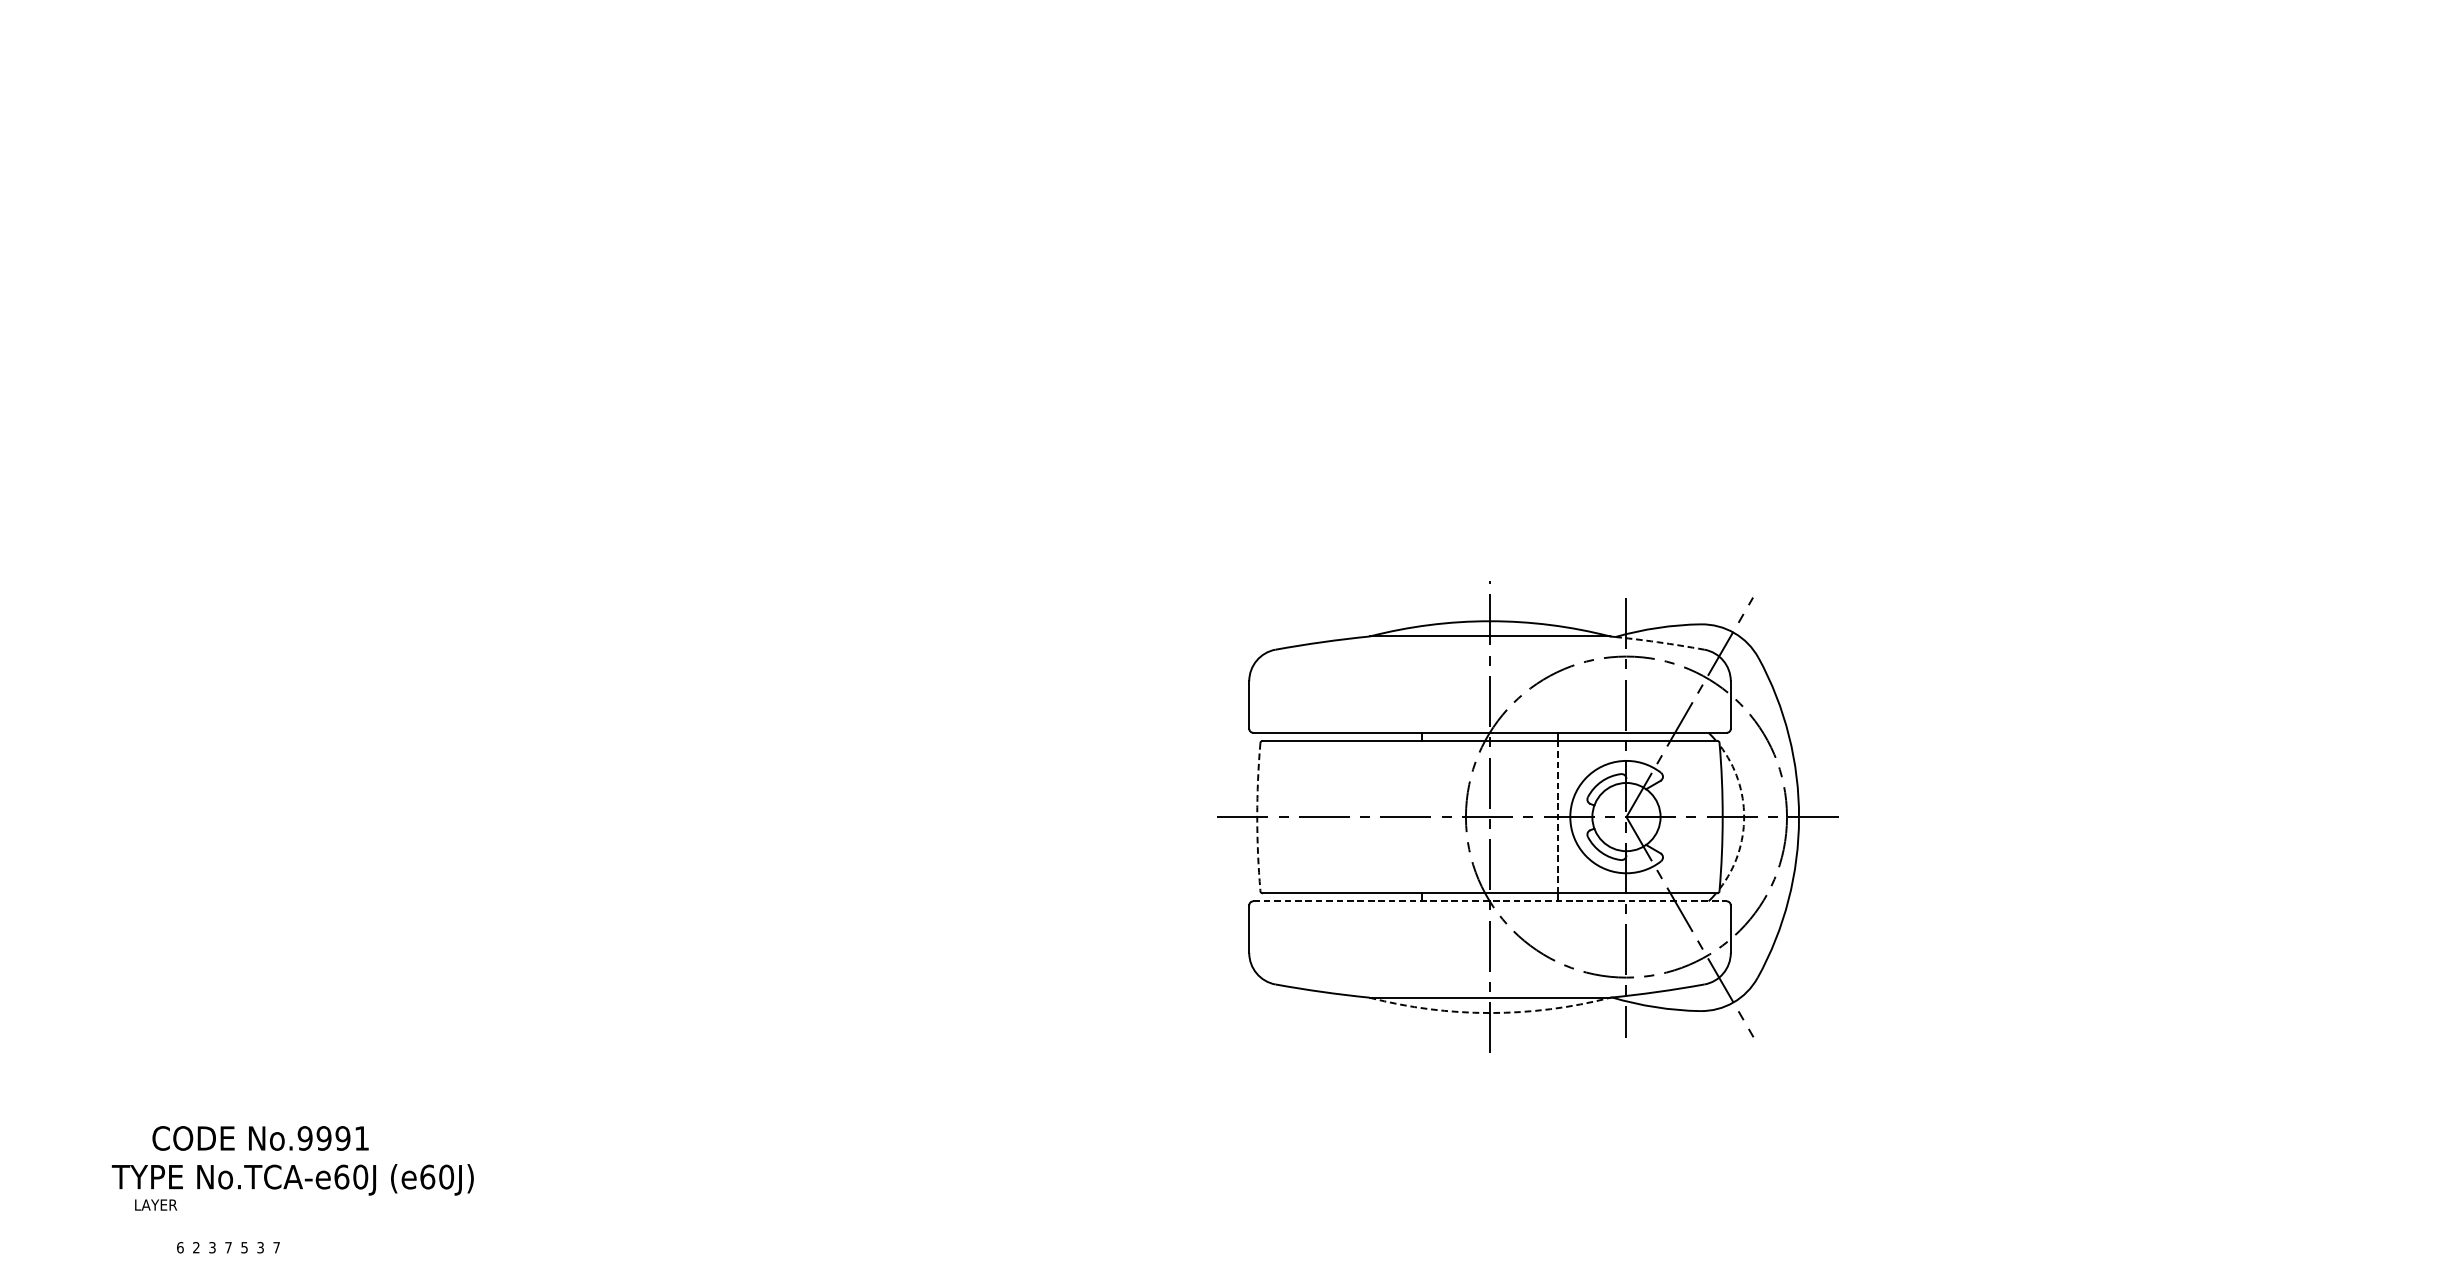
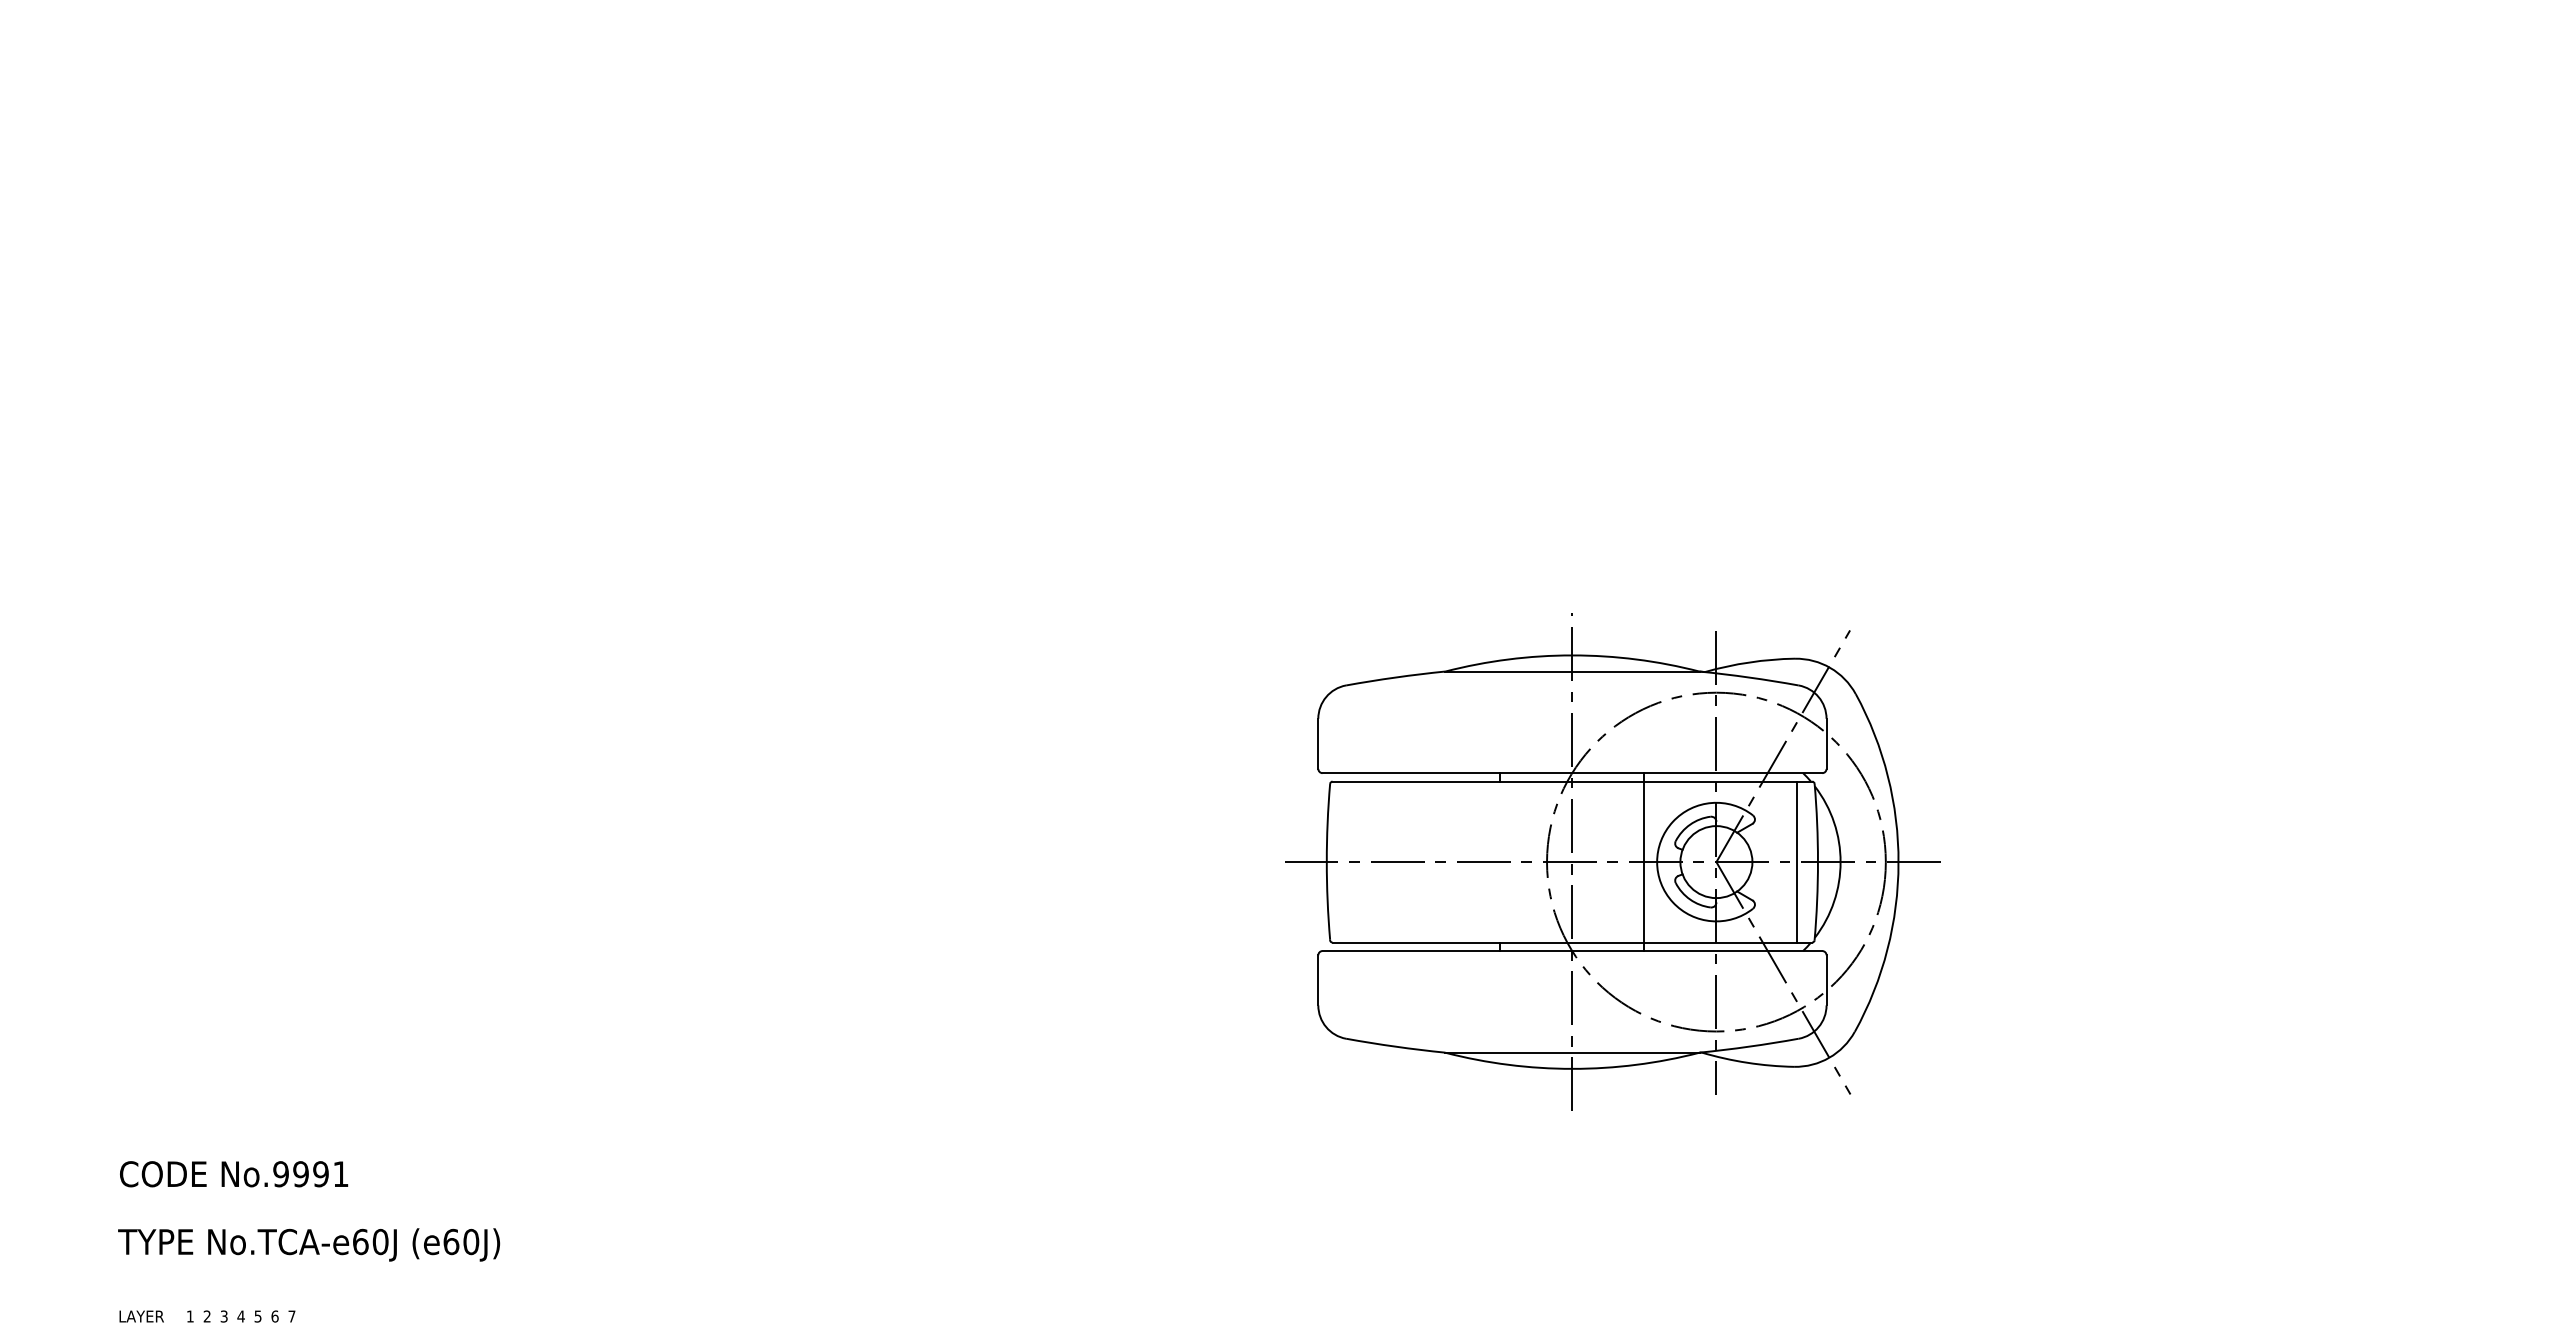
arc: (1657, 642) -> (1749, 677), dashed -> solid
arc: (1256, 816) -> (1326, 861), dashed -> solid
line: (1702, 816) -> (1796, 861), added
line: (1558, 817) -> (1644, 862), dashed -> solid
arc: (1744, 817) -> (1840, 862), dashed -> solid
line: (1490, 901) -> (1572, 951), dashed -> solid
arc: (1490, 1012) -> (1572, 1068), dashed -> solid
text: (261, 1138) -> (234, 1174), moved
text: (155, 1205) -> (141, 1316), moved
text: (180, 1247) -> (190, 1316), 6 -> 1
text: (227, 1247) -> (240, 1316), 7 -> 4
text: (260, 1247) -> (274, 1316), 3 -> 6

